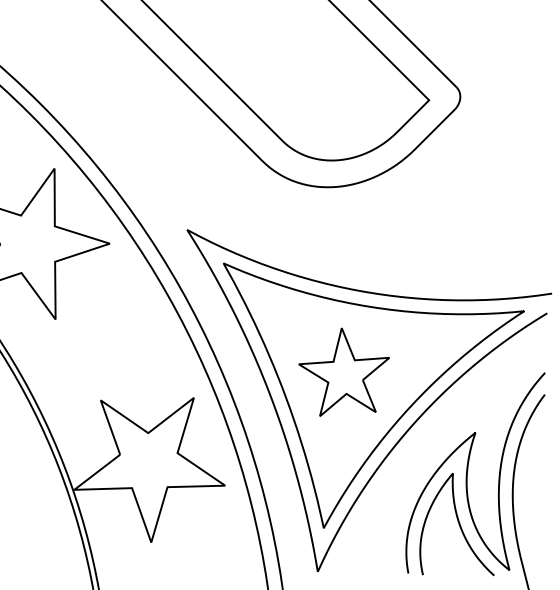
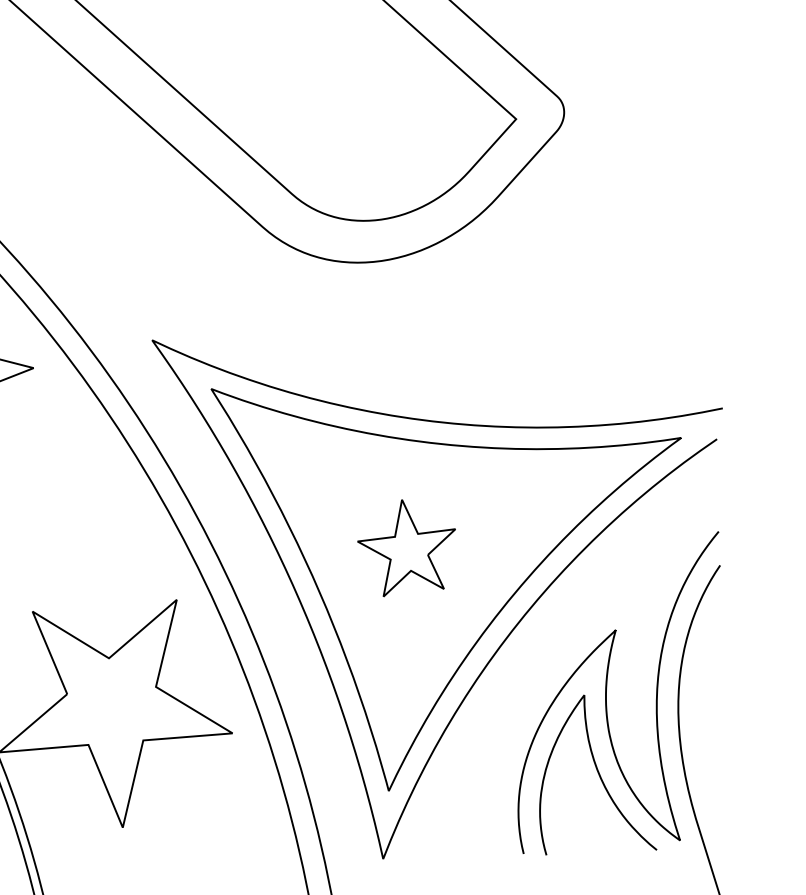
part: (343, 371) -> (406, 546), size x0.7

